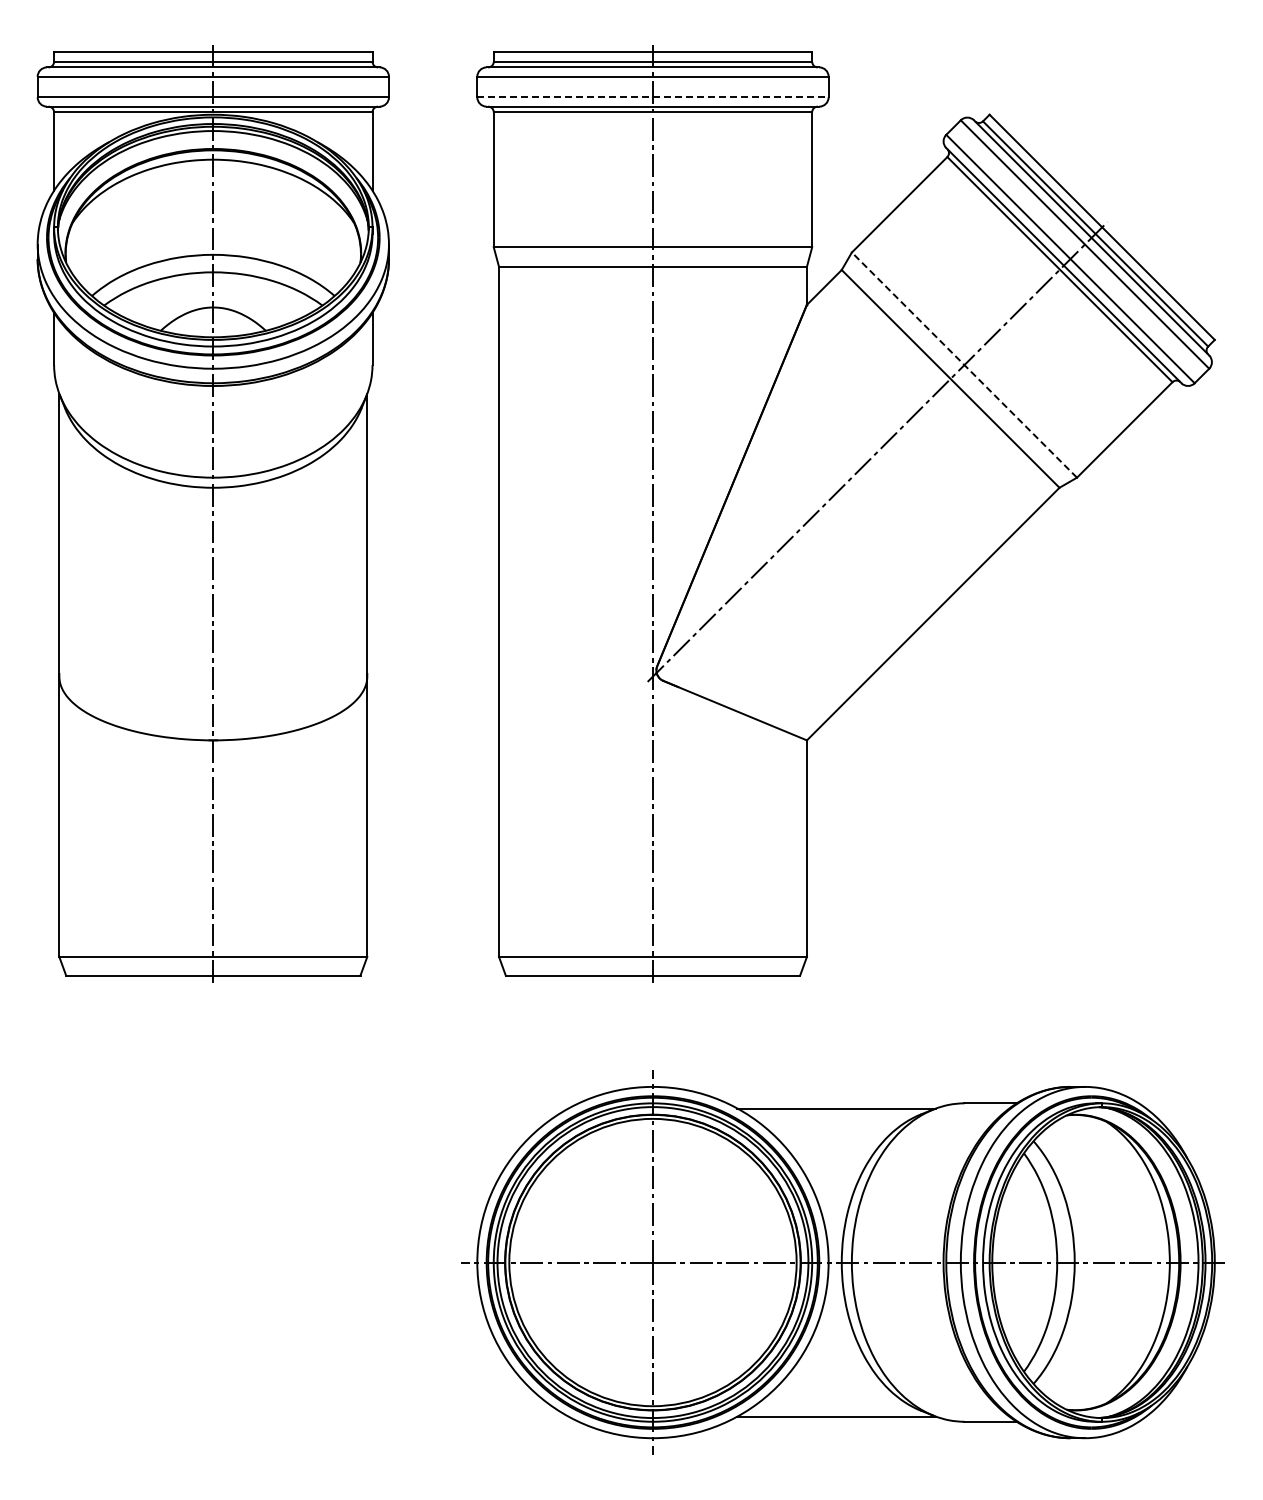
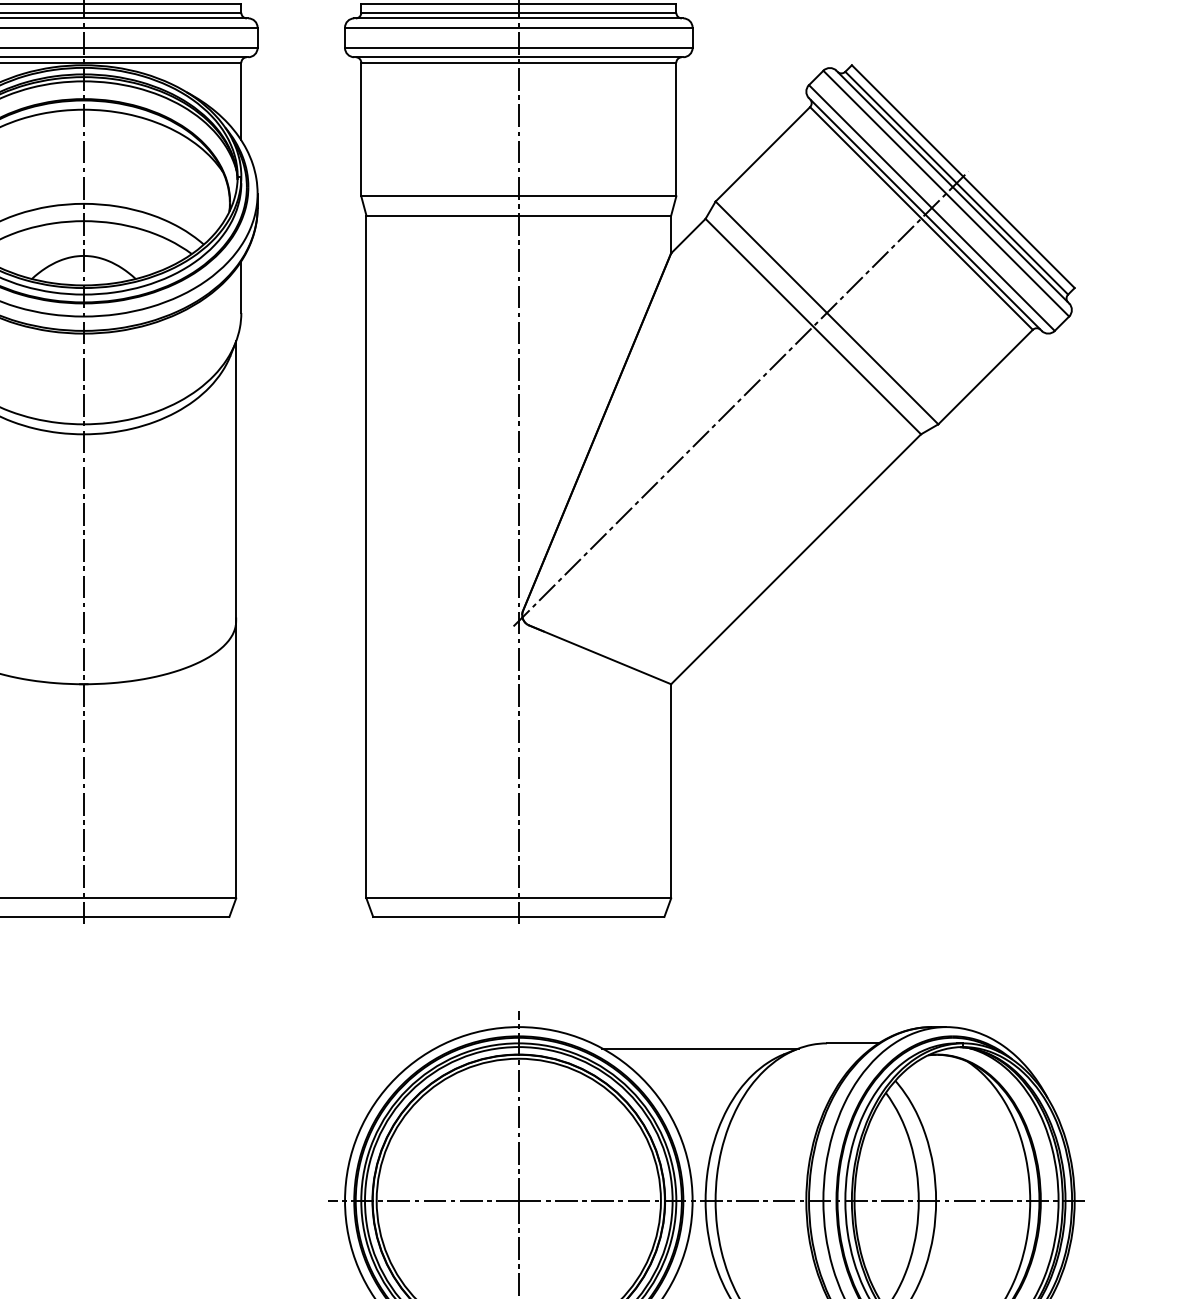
line: (652, 97) -> (518, 48), dashed -> solid
line: (964, 364) -> (827, 312), dashed -> solid

